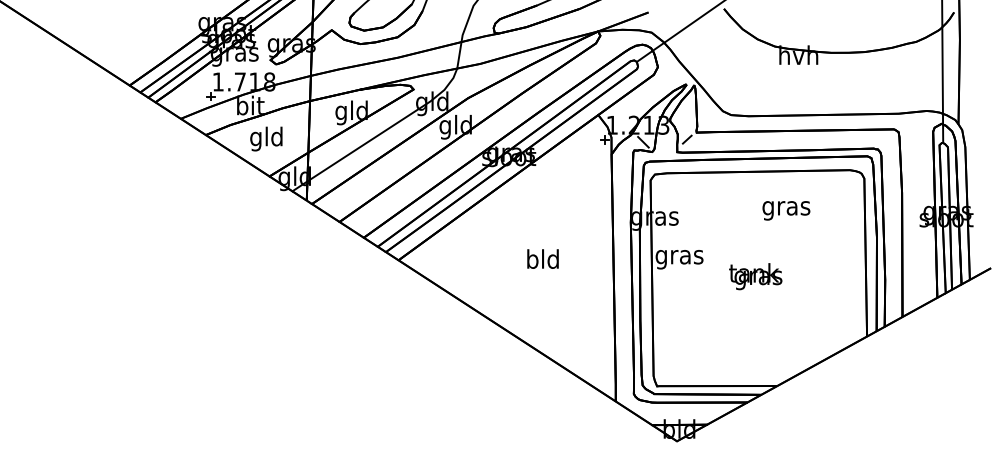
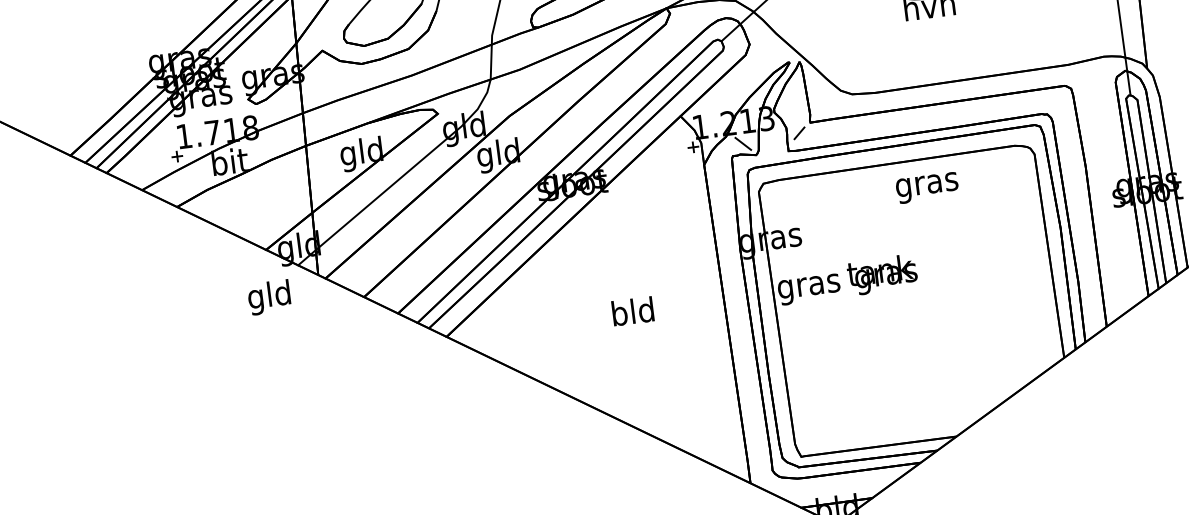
text: (266, 138) -> (269, 296), moved
text: (786, 210) -> (927, 187), moved
text: (755, 276) -> (882, 274), moved

